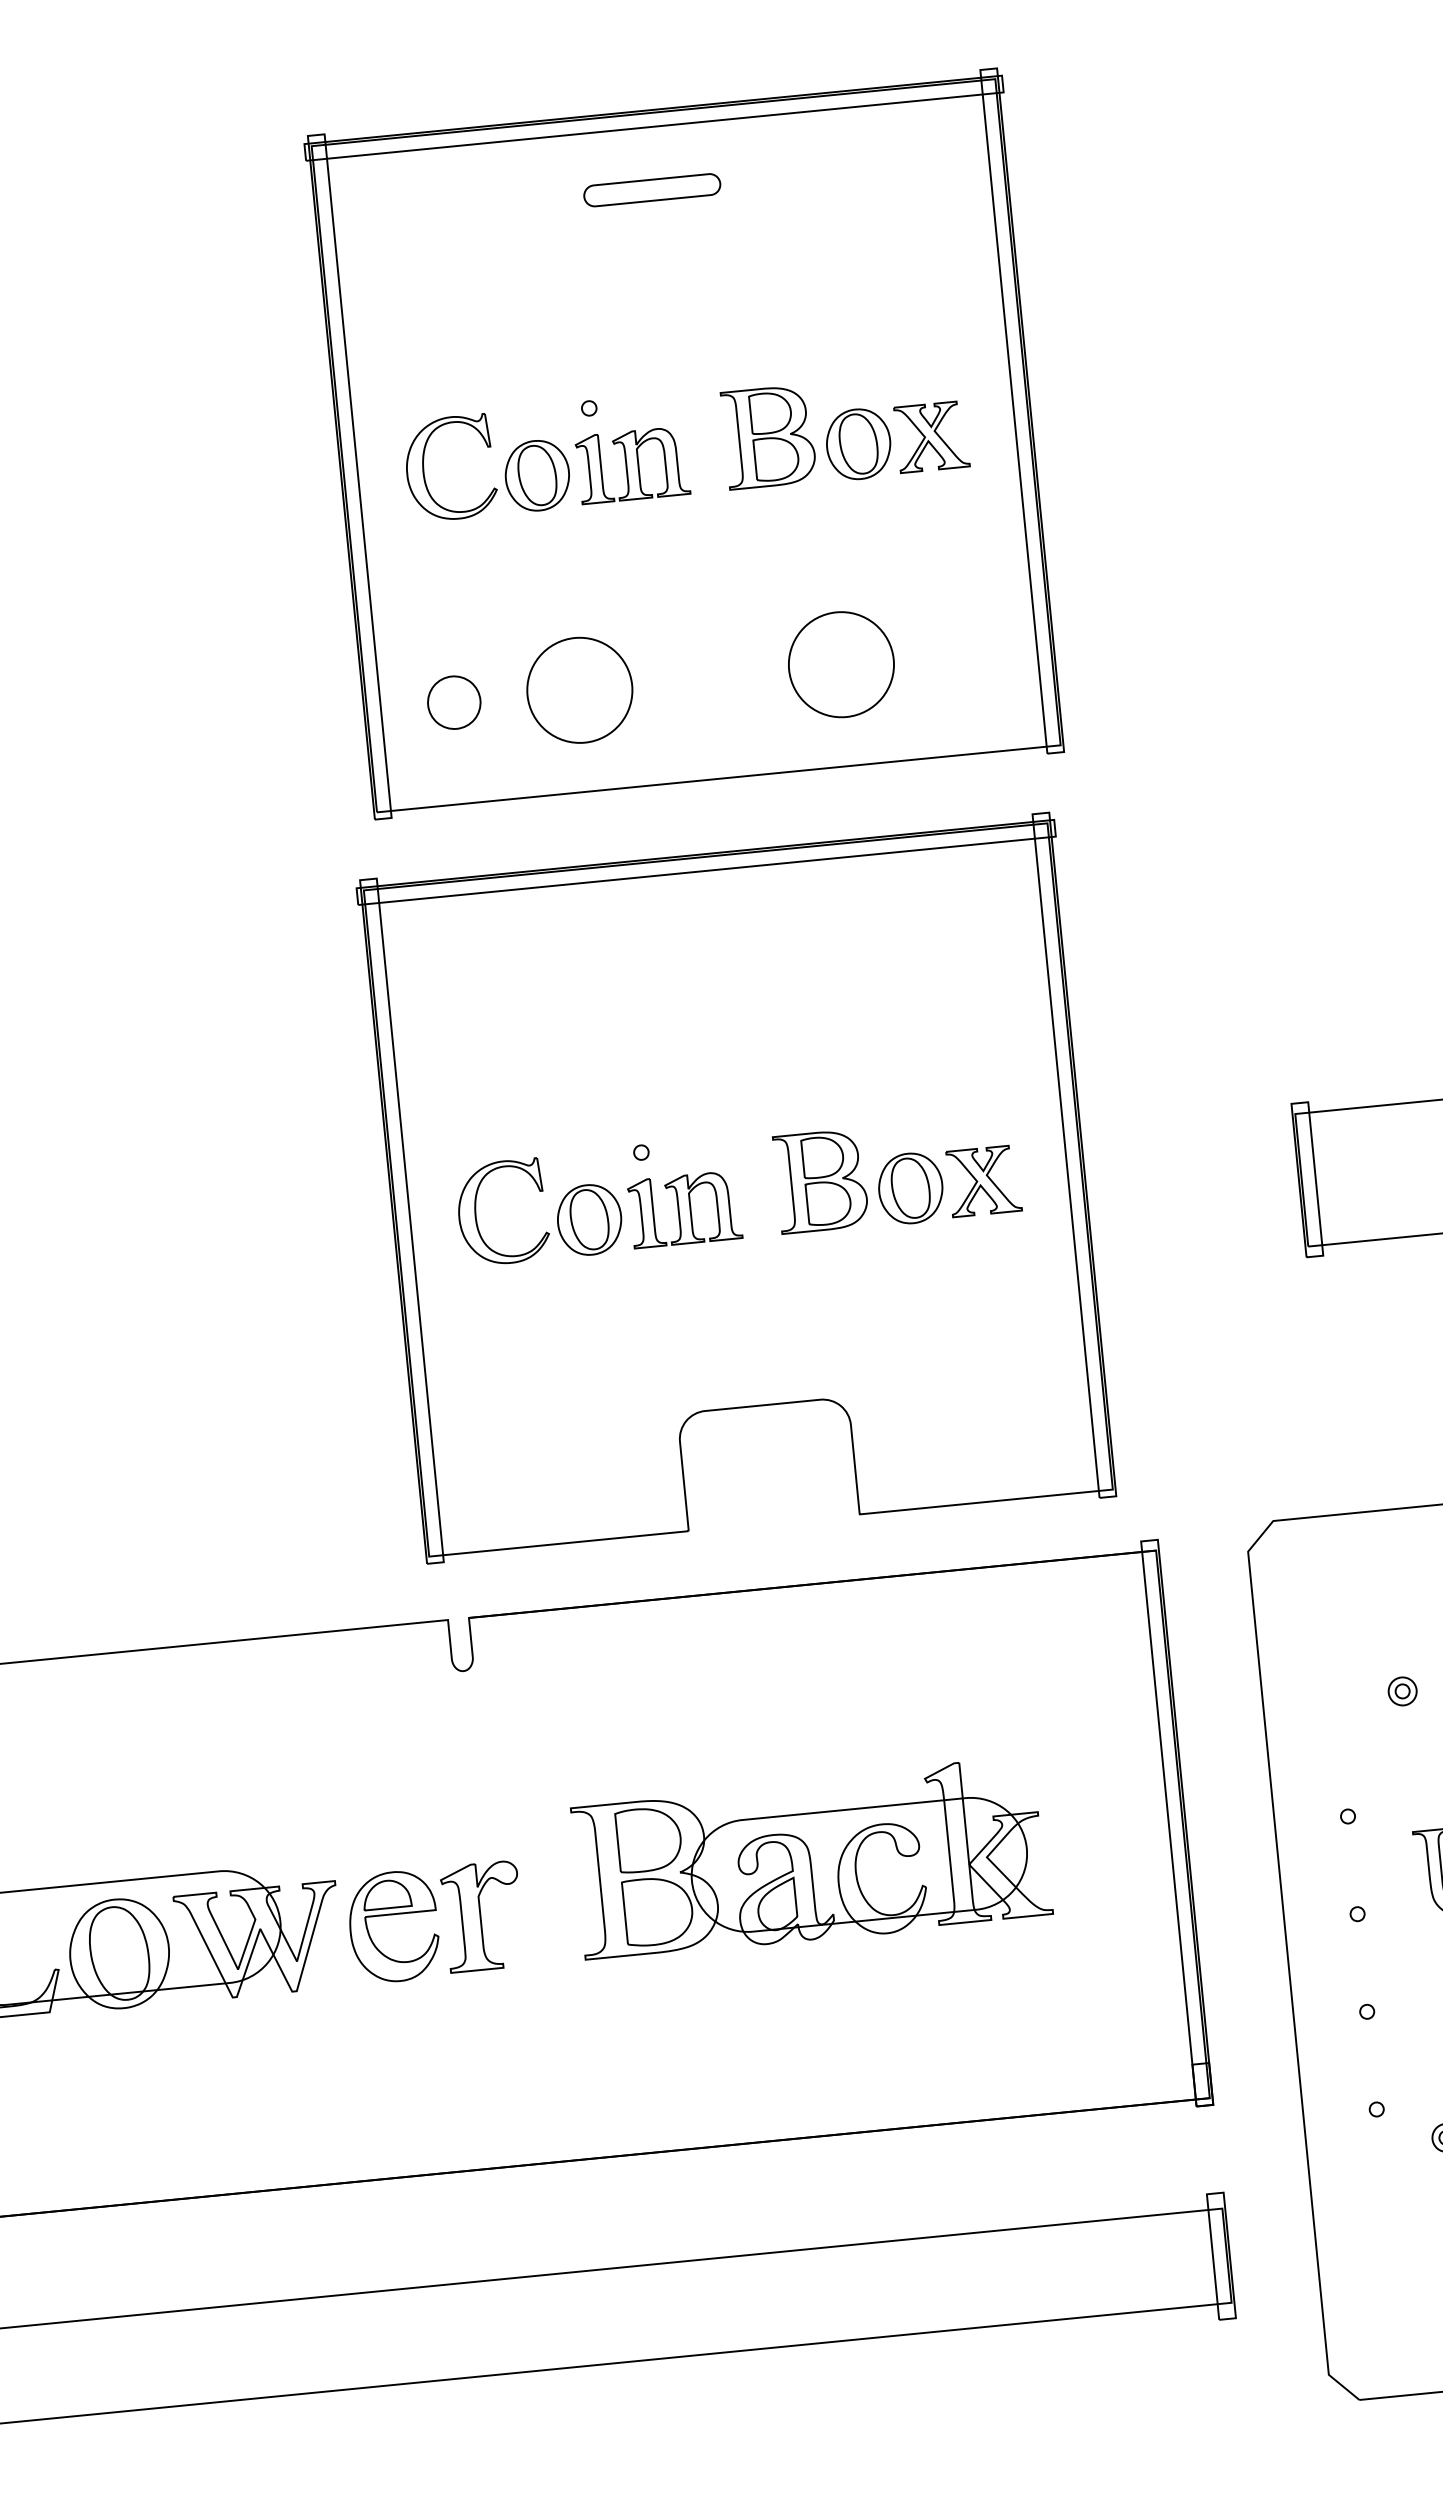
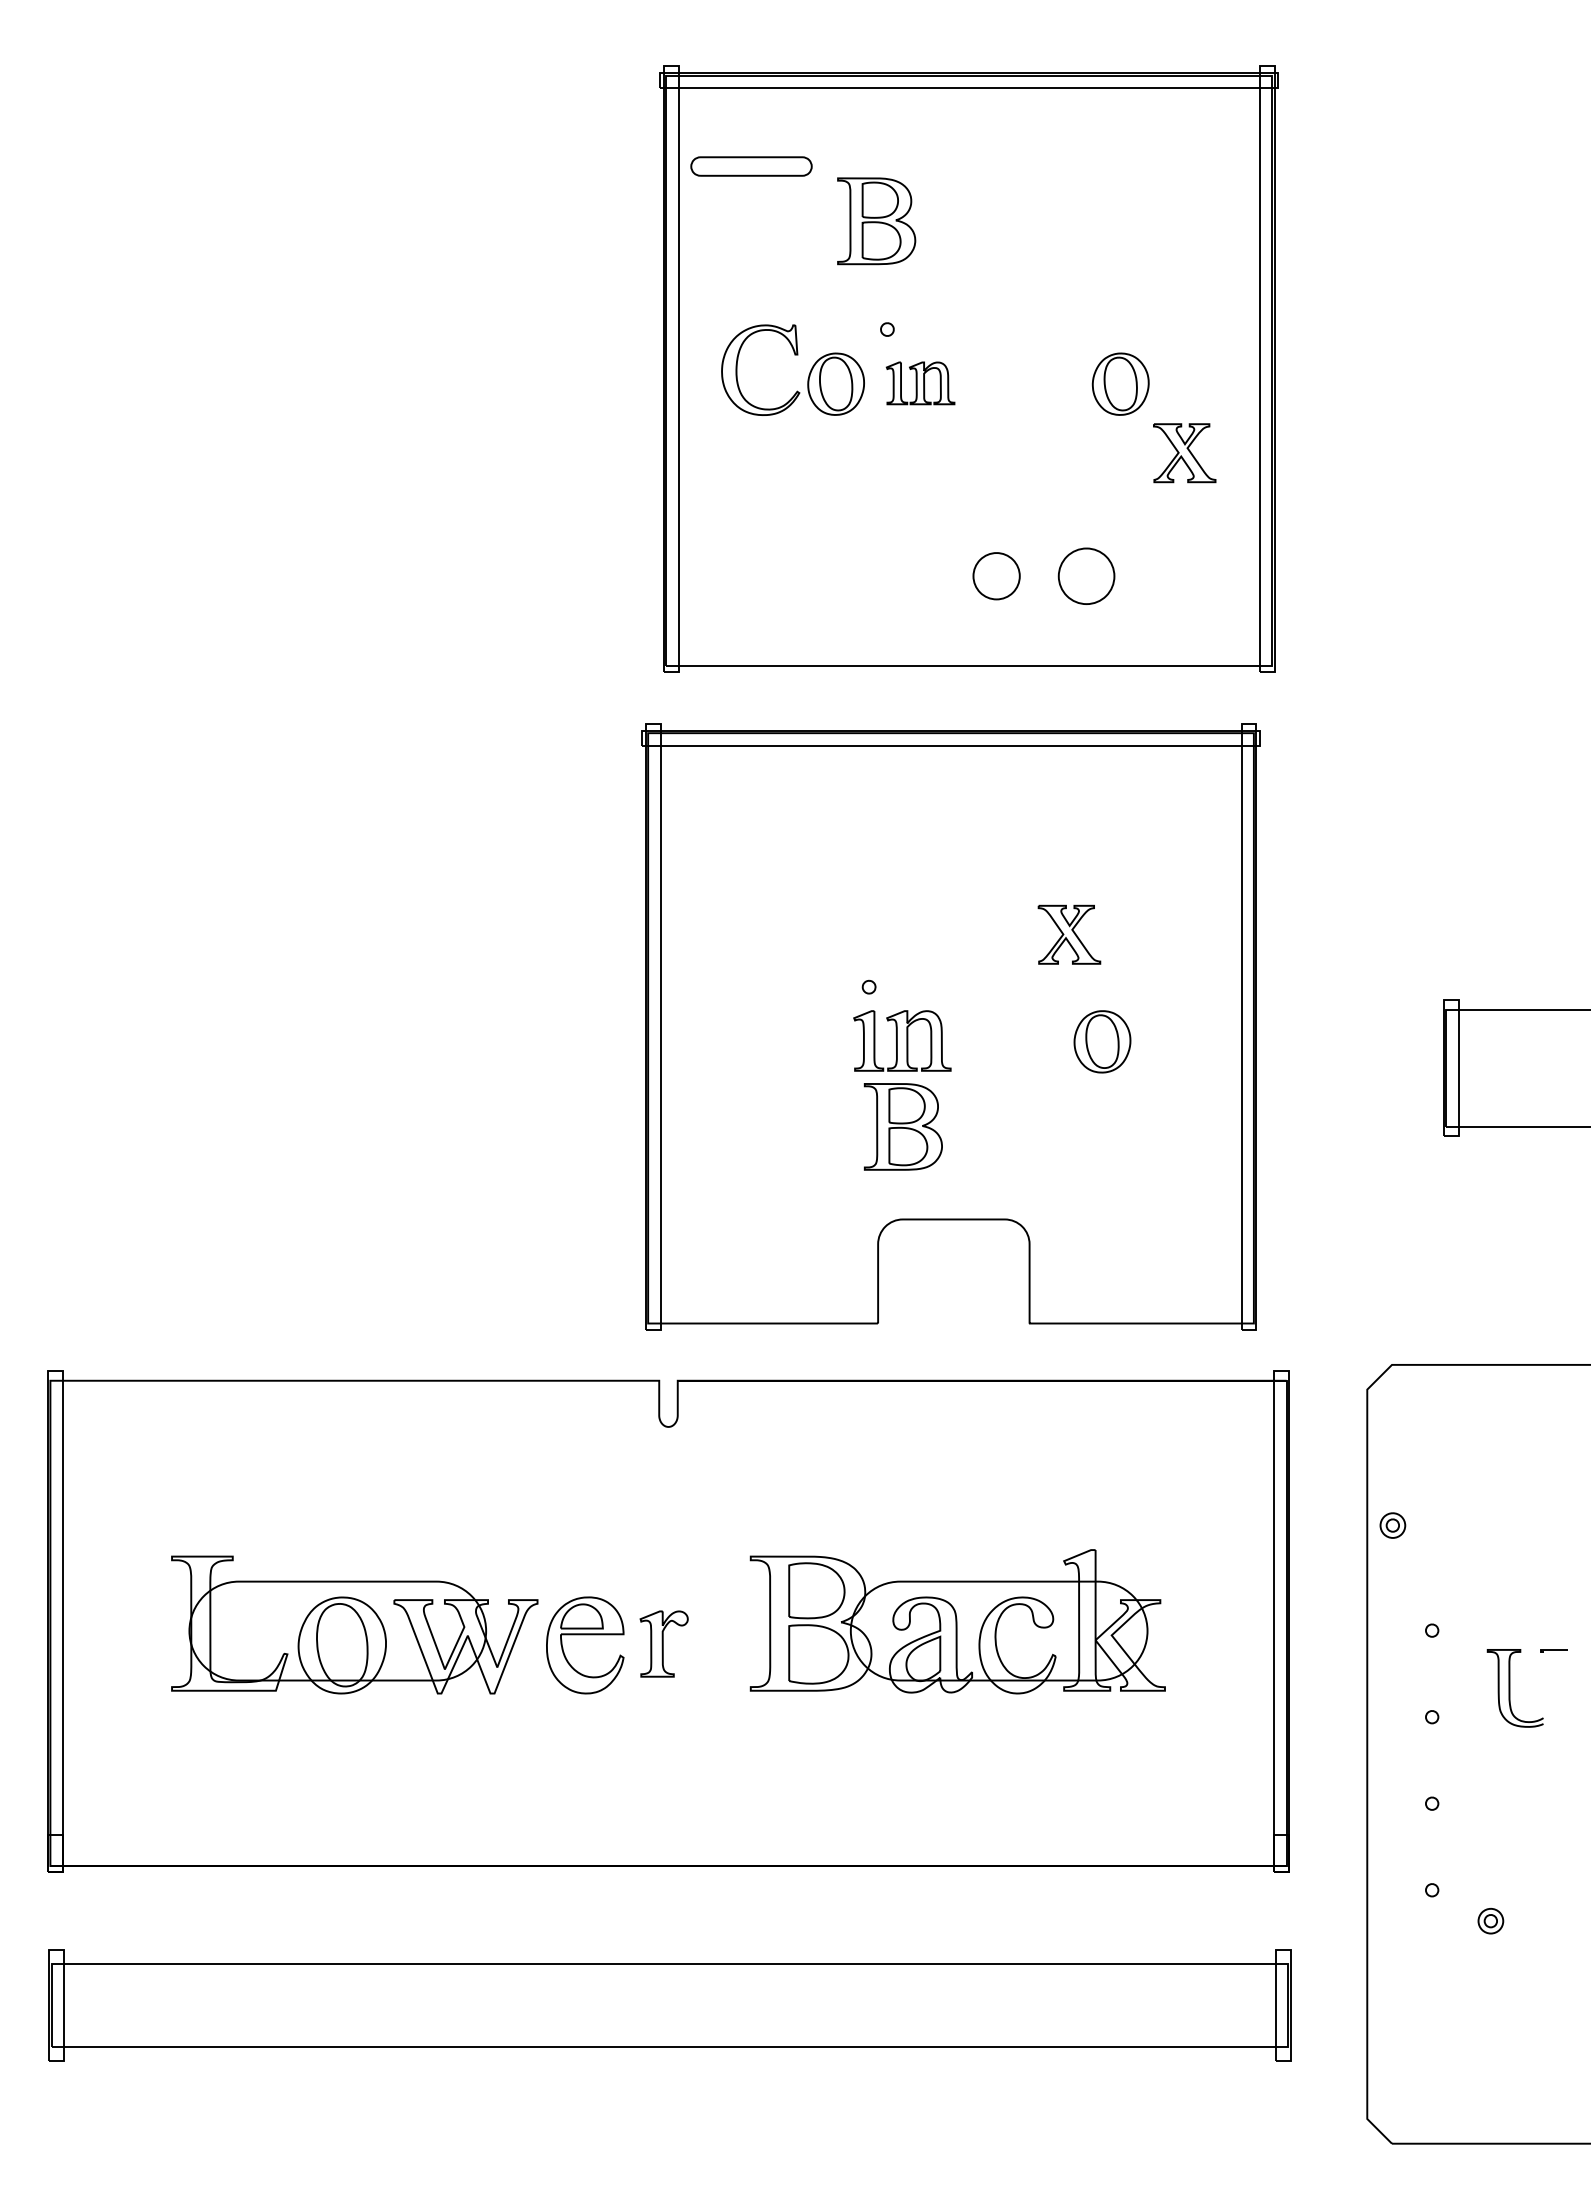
part: (652, 190) -> (751, 166), moved
part: (768, 437) -> (876, 221), moved
part: (931, 437) -> (1184, 453), moved
part: (632, 465) -> (920, 383), size x0.7
part: (841, 665) -> (1086, 576), size x0.6
part: (579, 690) -> (854, 576), removed
part: (454, 703) -> (996, 576), moved
part: (984, 1180) -> (1069, 934), moved
part: (820, 1181) -> (902, 1126), moved
part: (540, 1192) -> (777, 1013), removed
part: (1402, 1691) -> (1392, 1525), moved
part: (481, 1916) -> (663, 1643), size x0.7

